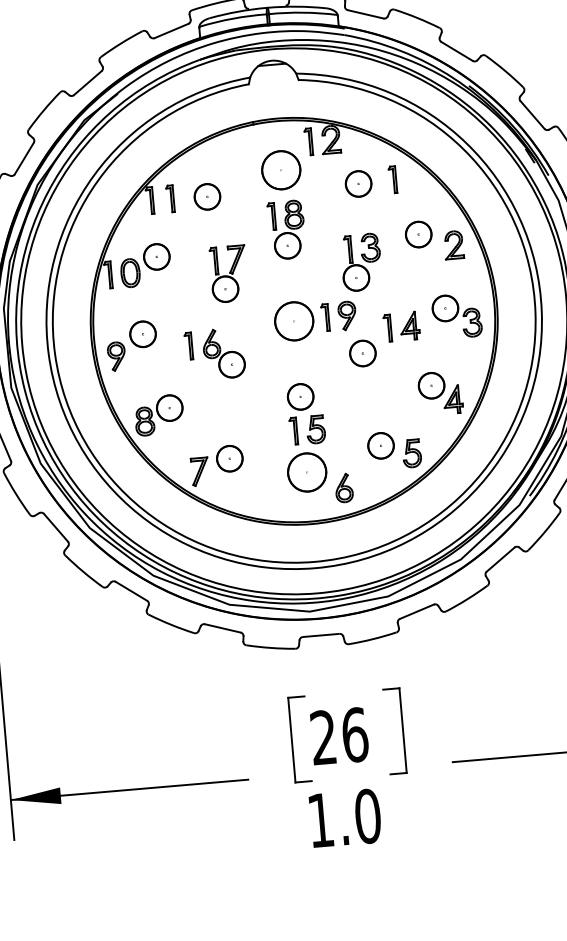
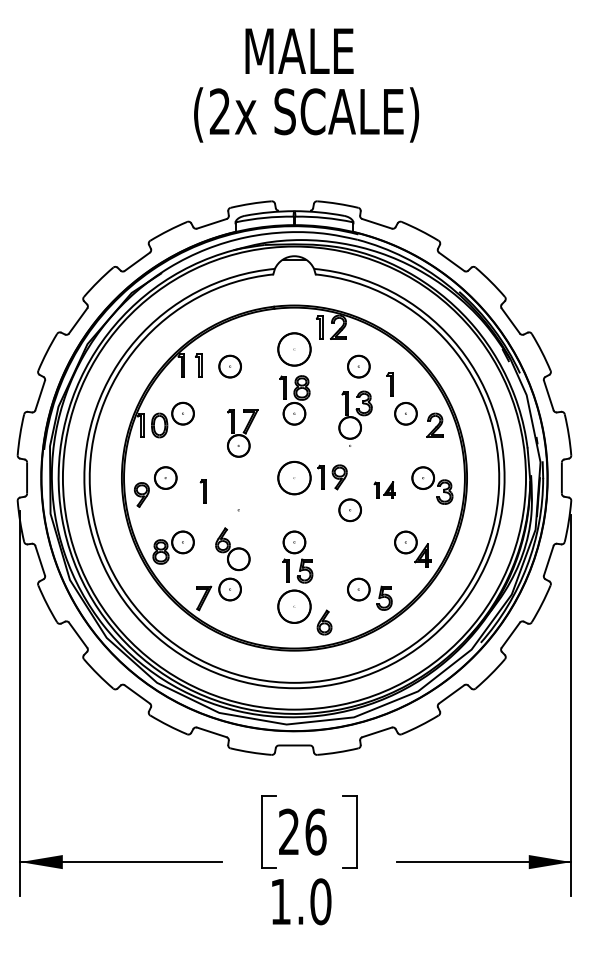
part: (392, 179) -> (389, 384), moved
part: (361, 261) -> (355, 414), moved
part: (401, 325) -> (384, 489), size x0.7
part: (223, 353) -> (232, 549), moved

